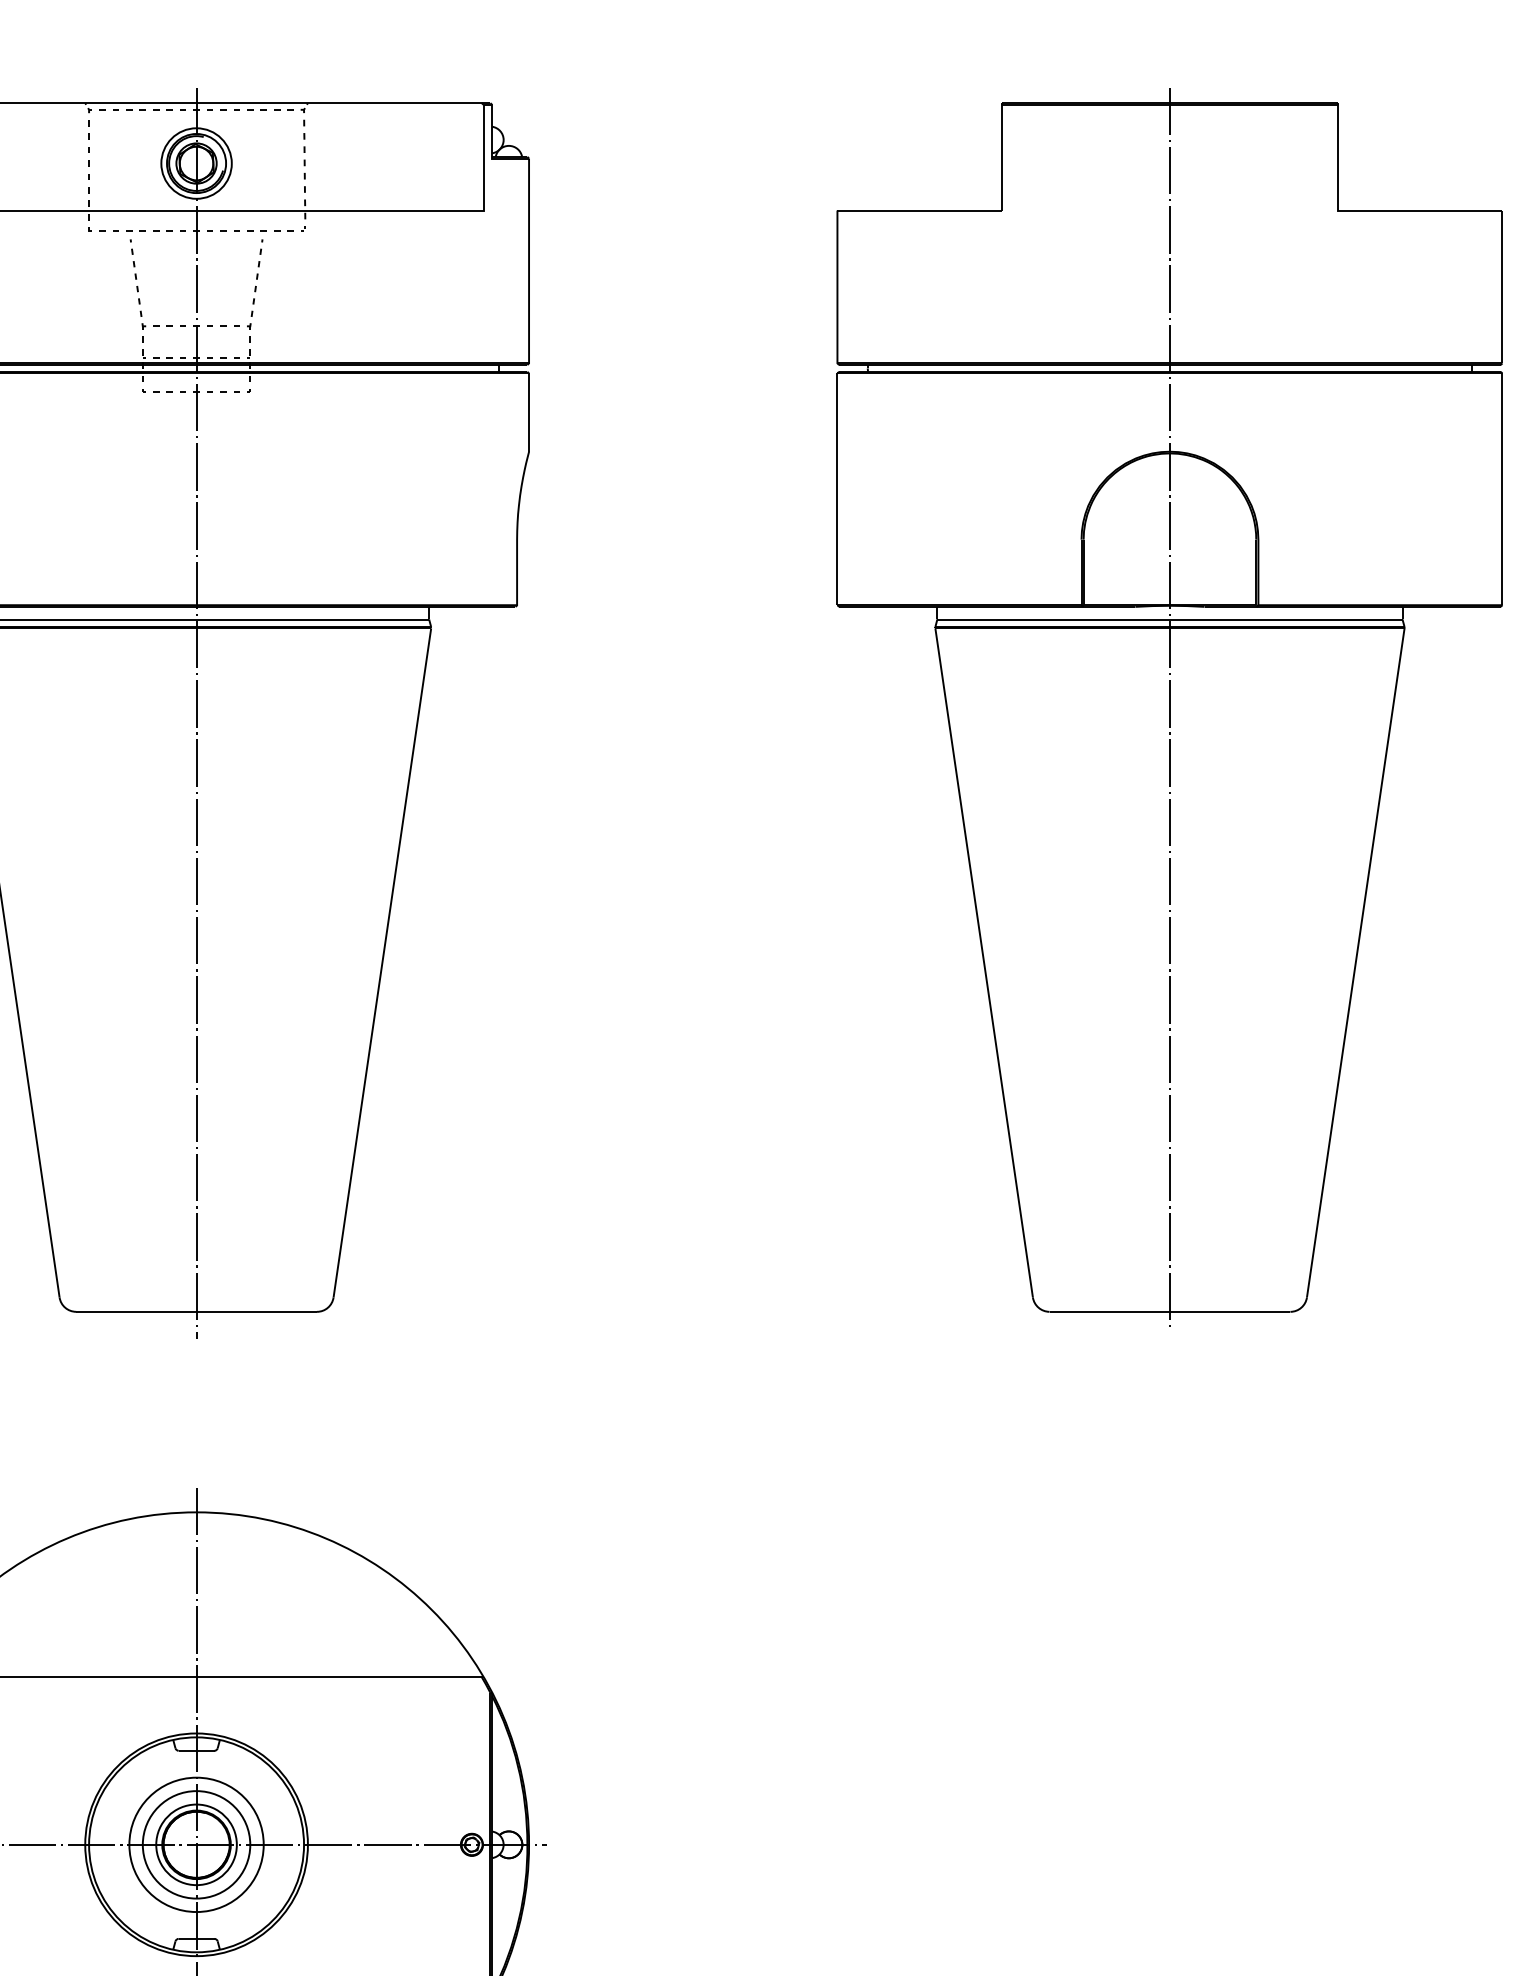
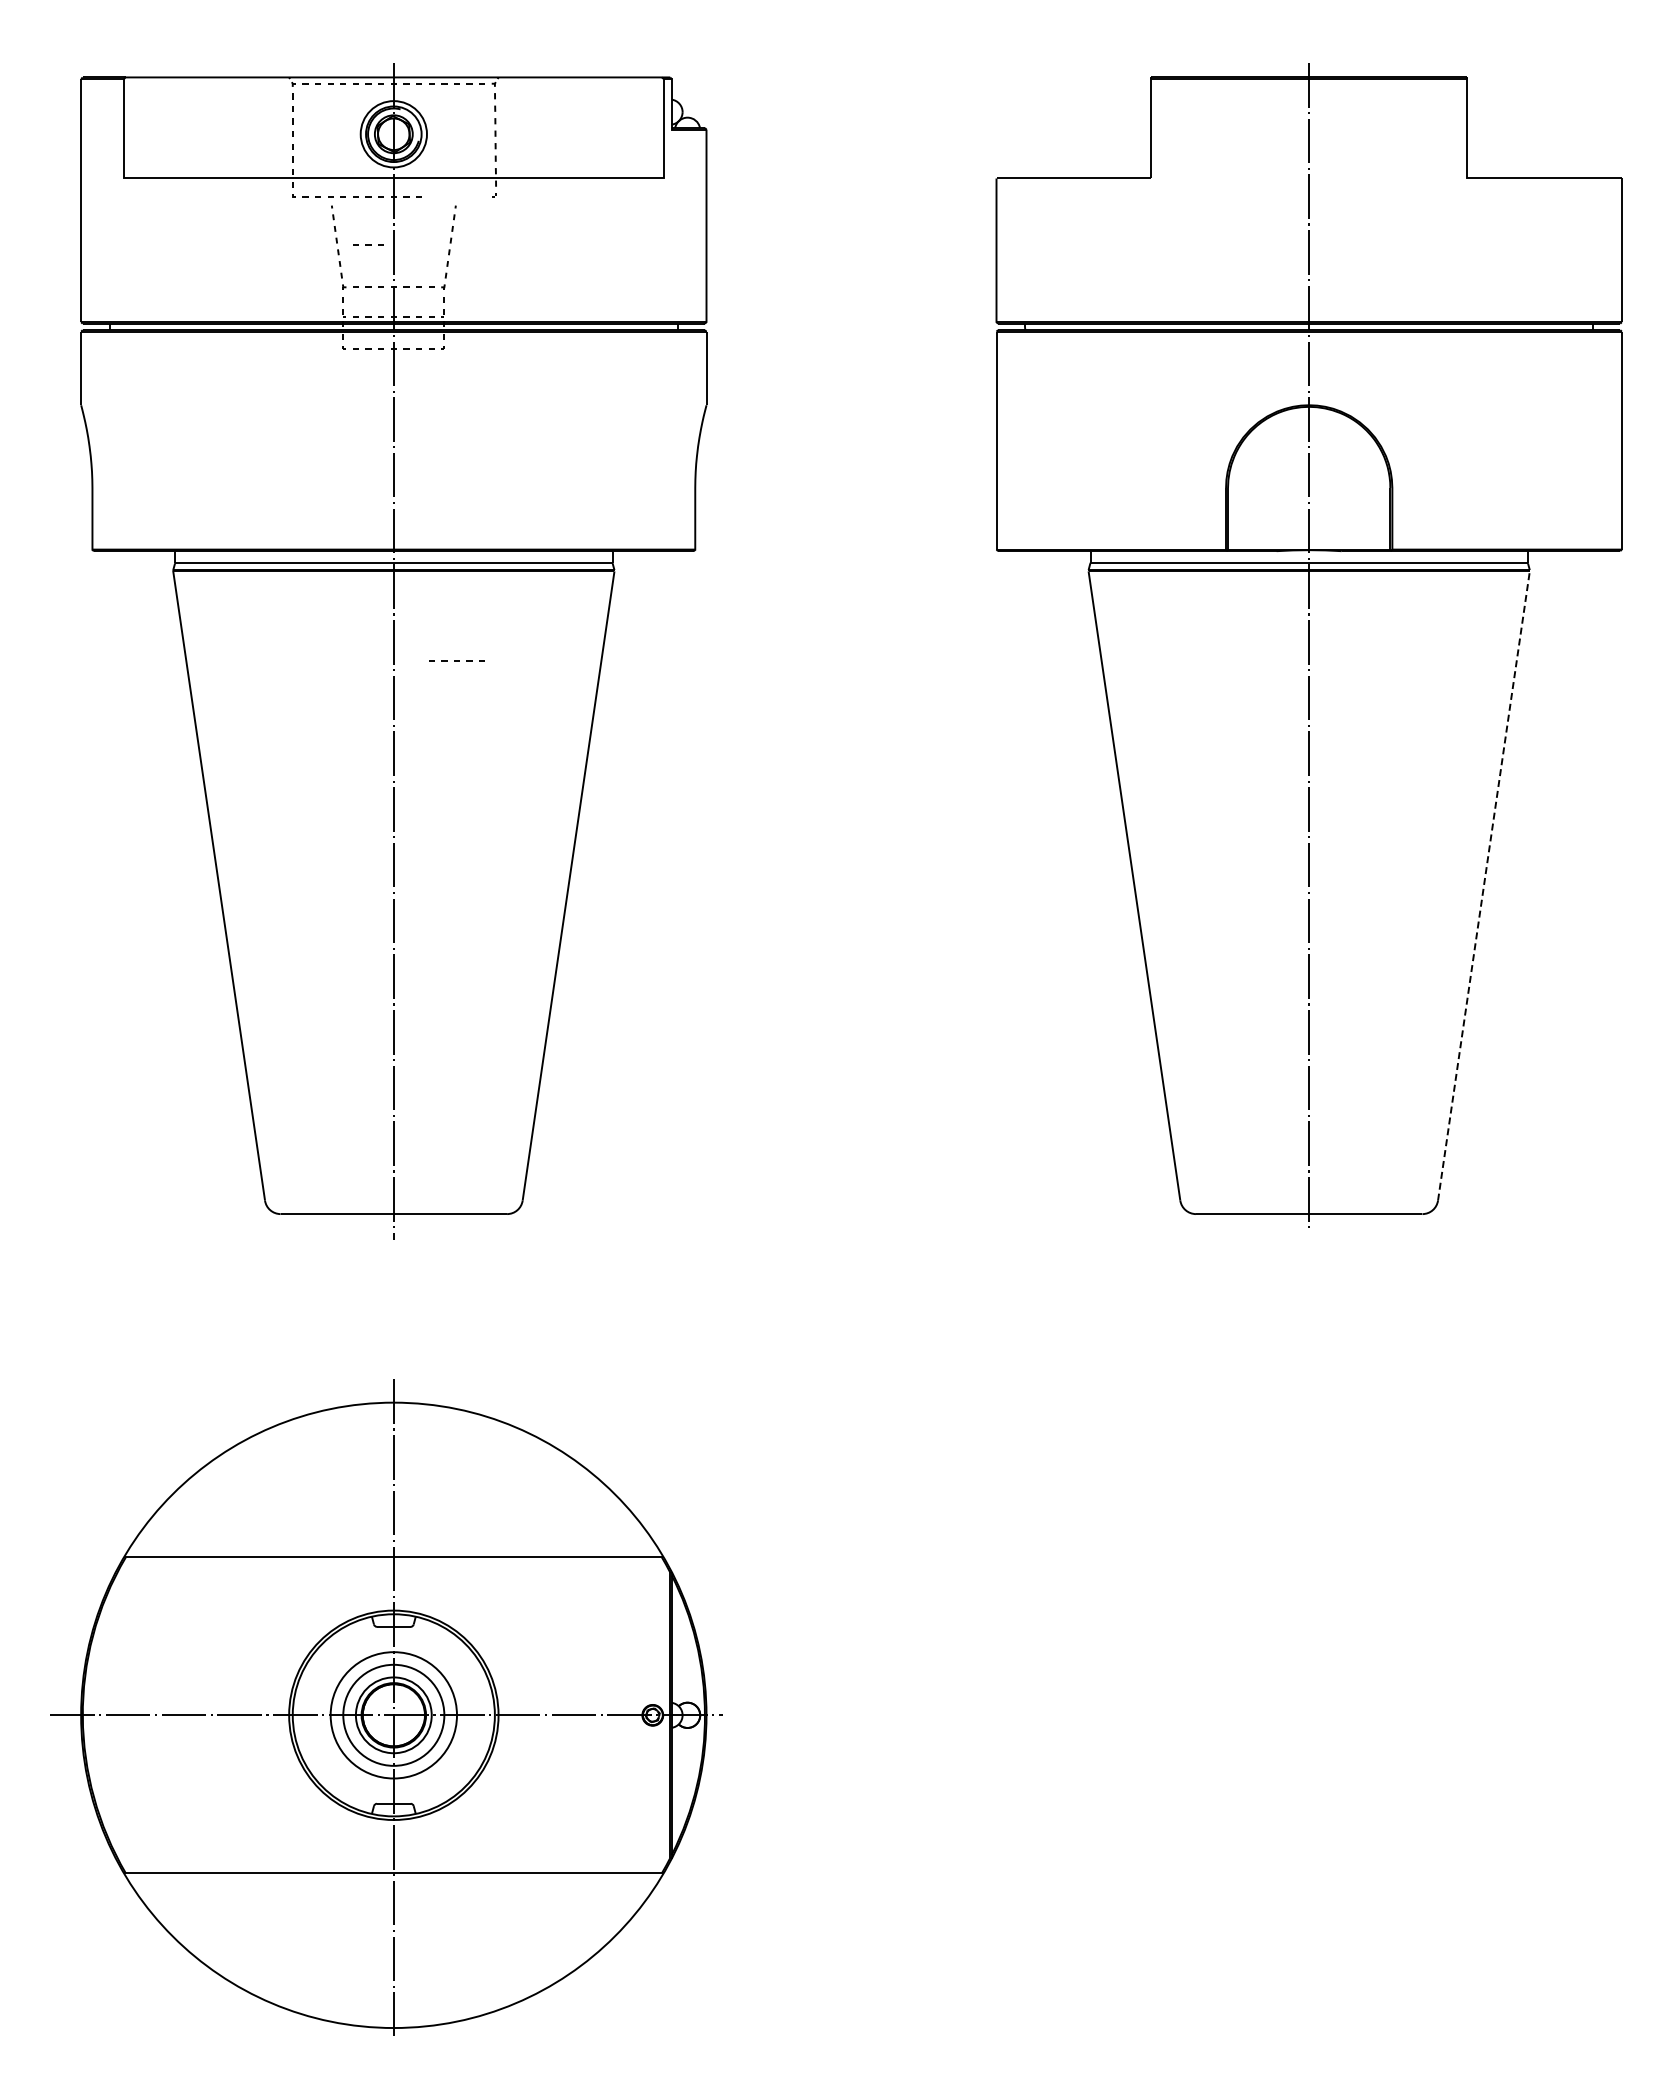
part: (263, 229) -> (456, 660), moved
line: (169, 280) -> (368, 244), added
line: (1356, 961) -> (1484, 884), solid -> dashed

